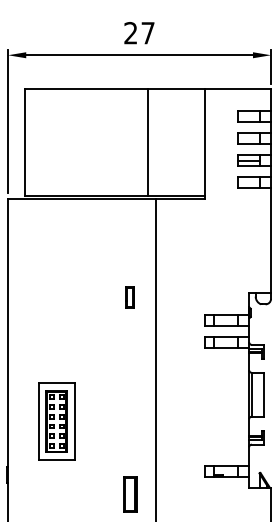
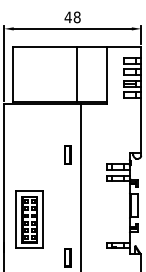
text: (139, 33) -> (72, 17), 27 -> 48
part: (129, 296) -> (67, 154), size x1.67
part: (56, 421) -> (29, 219), size x1.43

